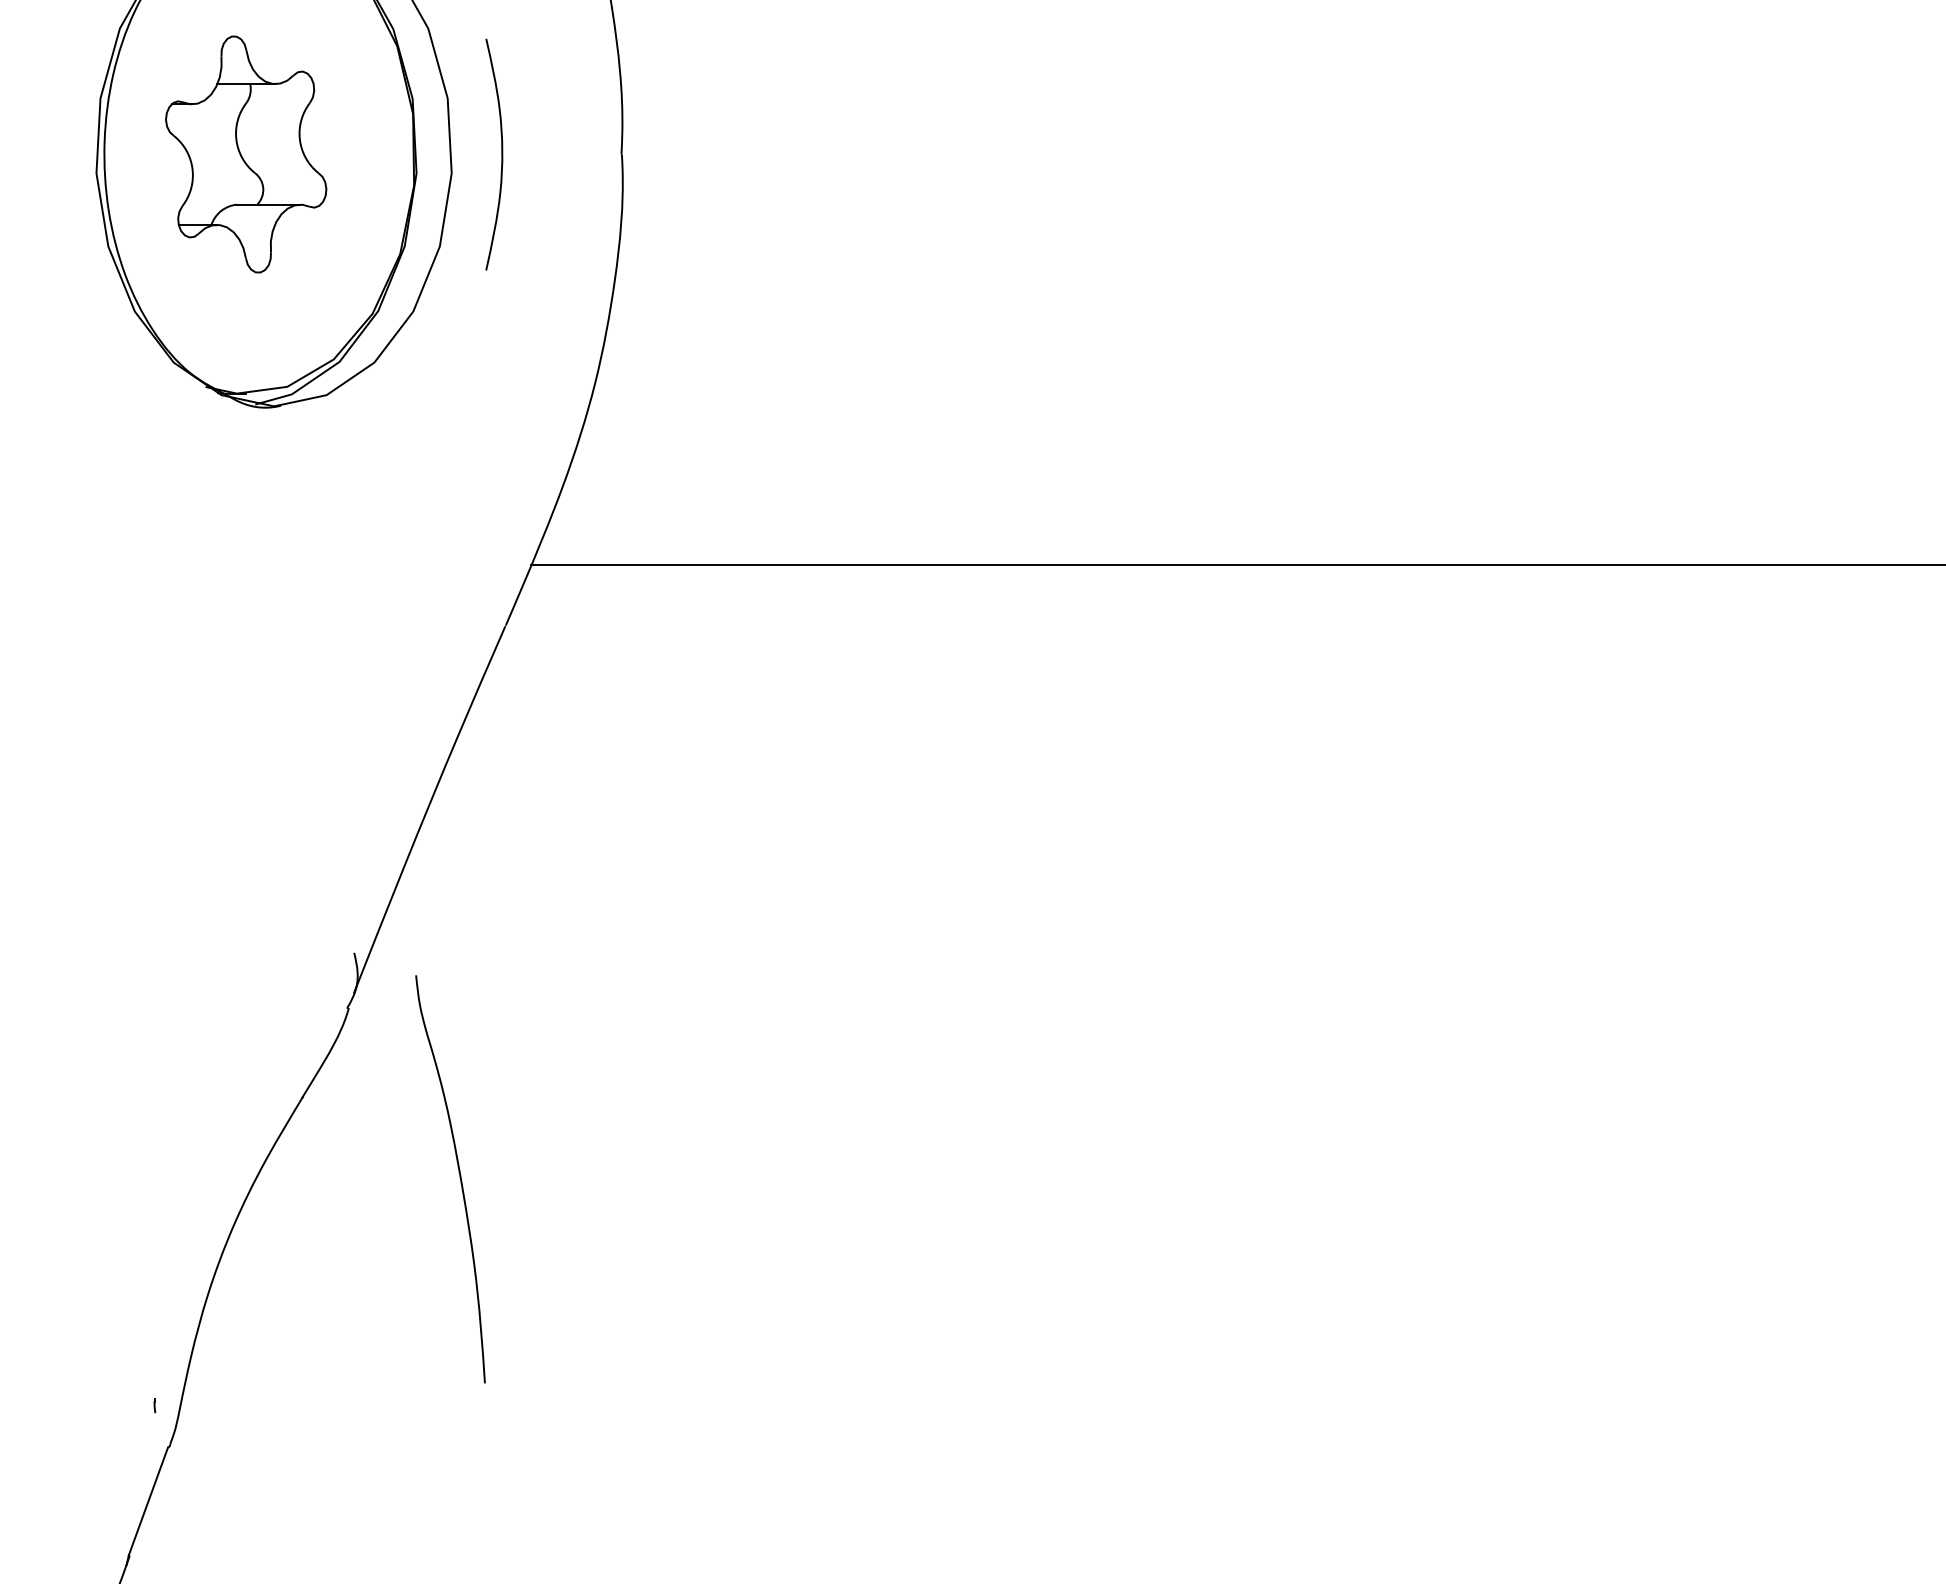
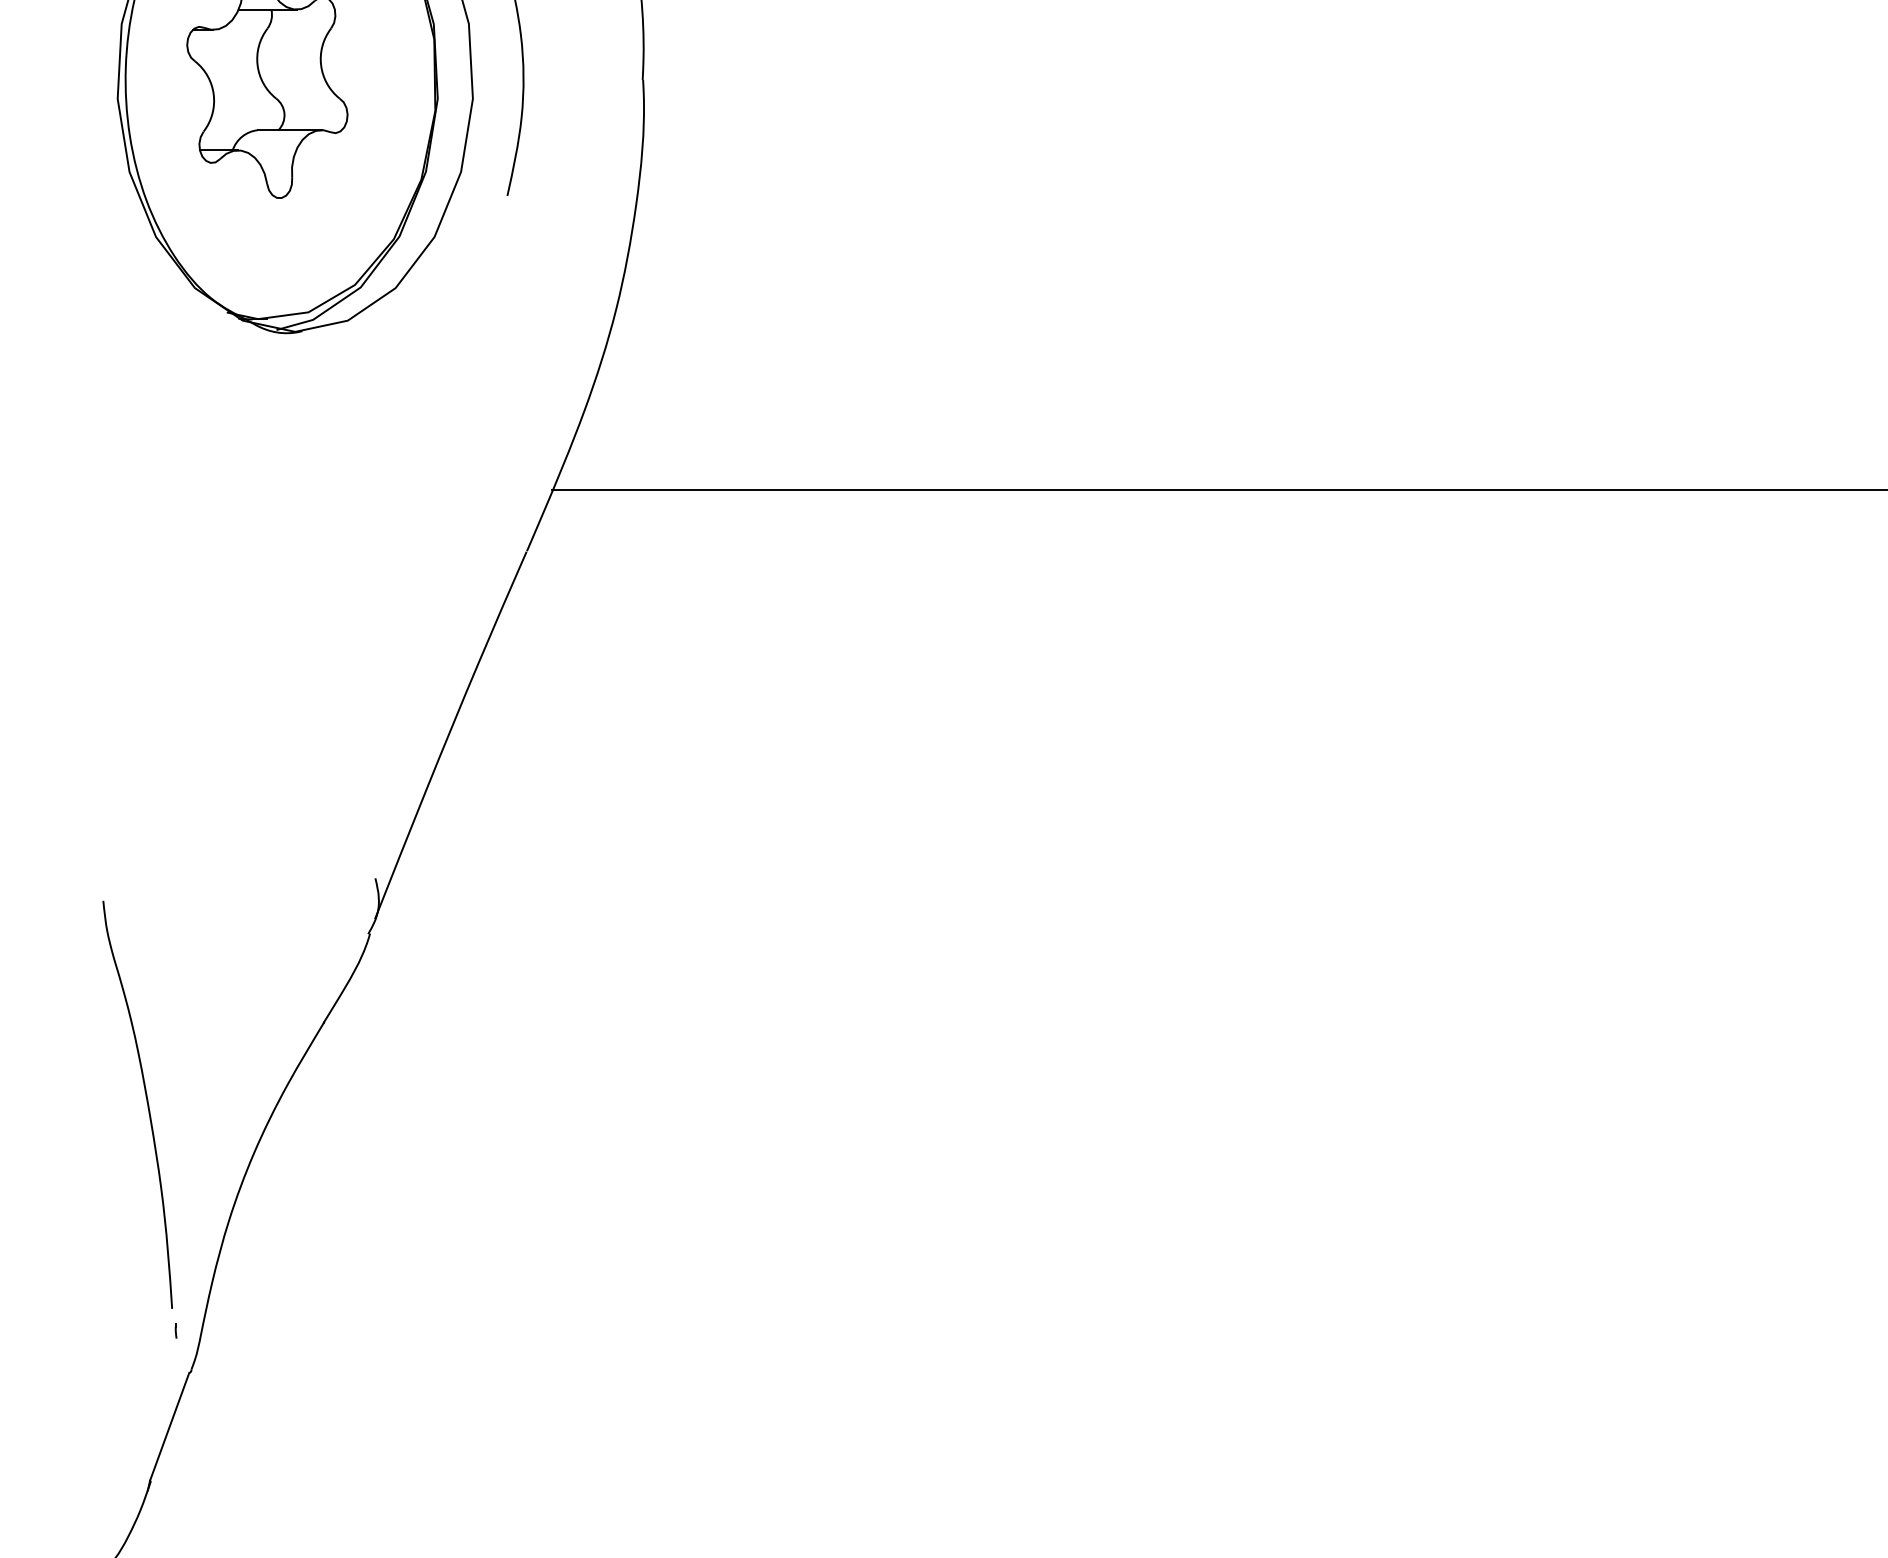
curve: (459, 1178) -> (146, 1104), moved

